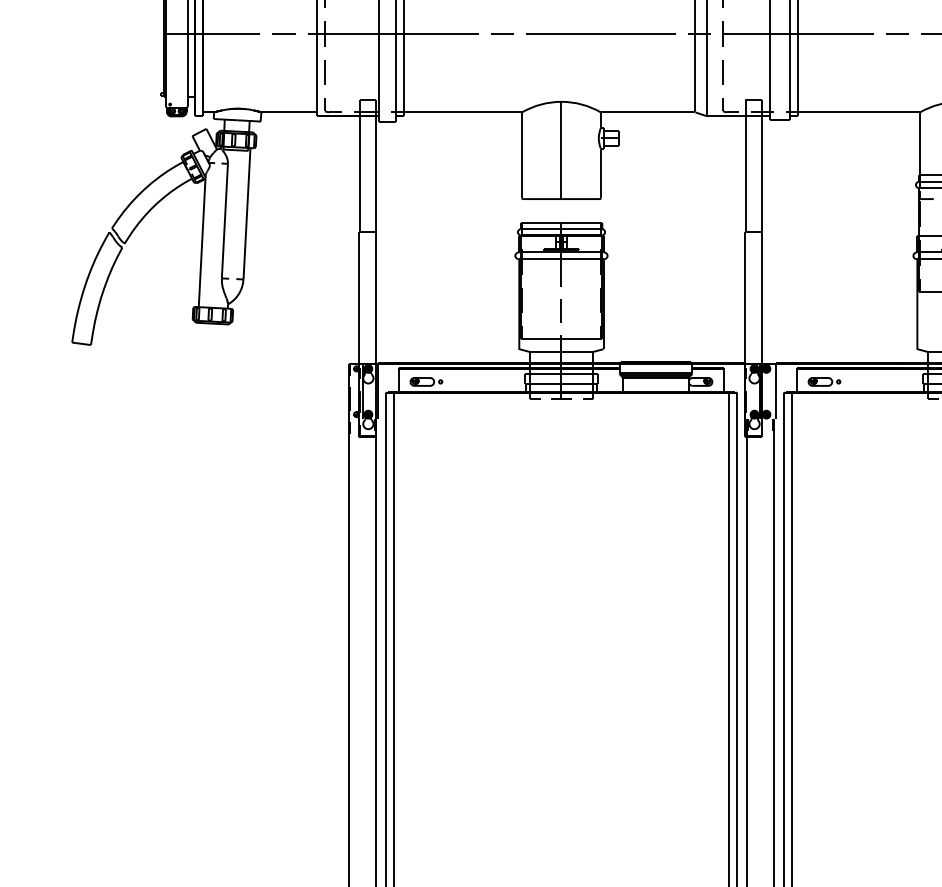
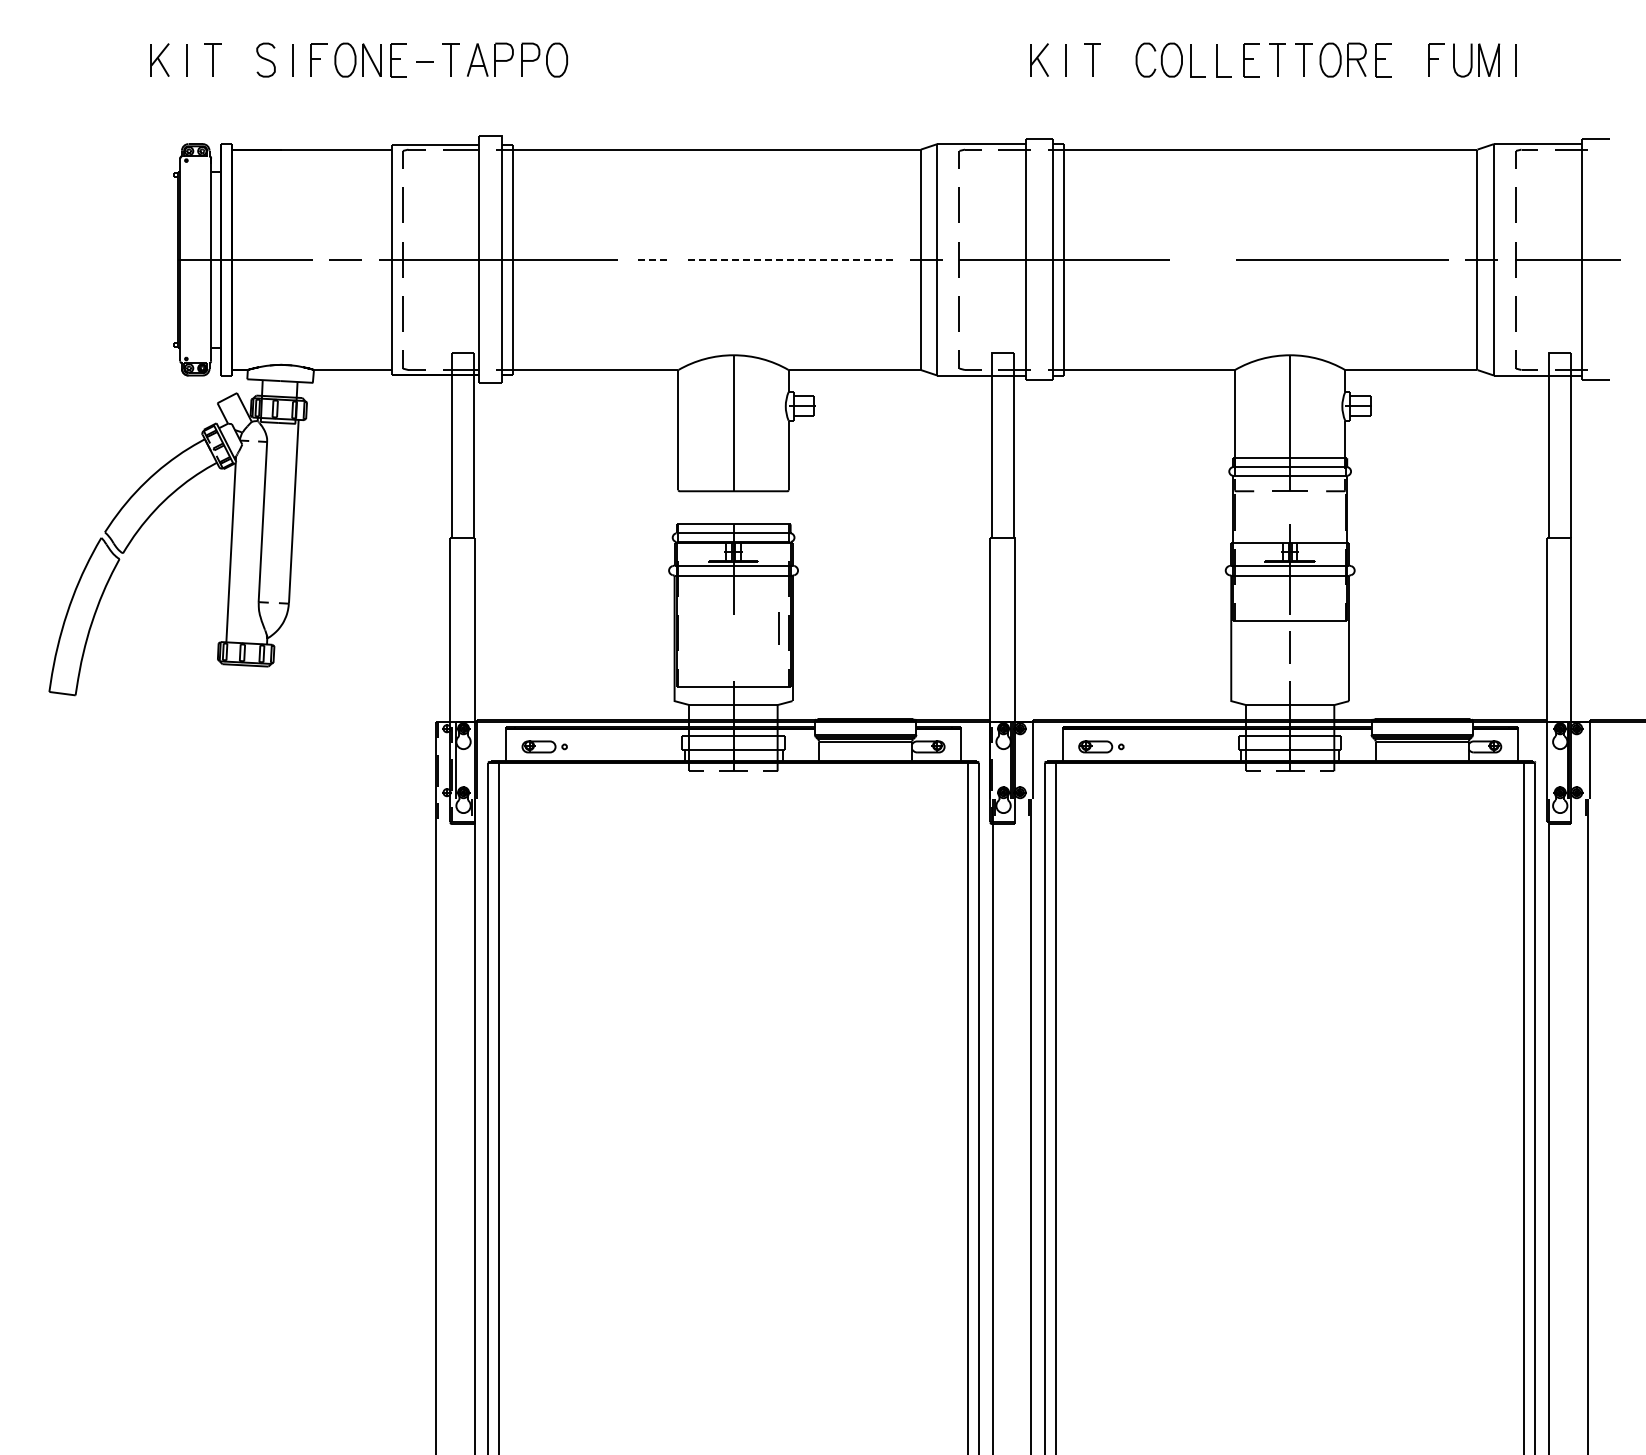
line: (502, 33) -> (650, 259), solid -> dashed
line: (600, 33) -> (788, 259), solid -> dashed
line: (897, 33) -> (1203, 259), removed
line: (561, 310) -> (778, 628), moved

